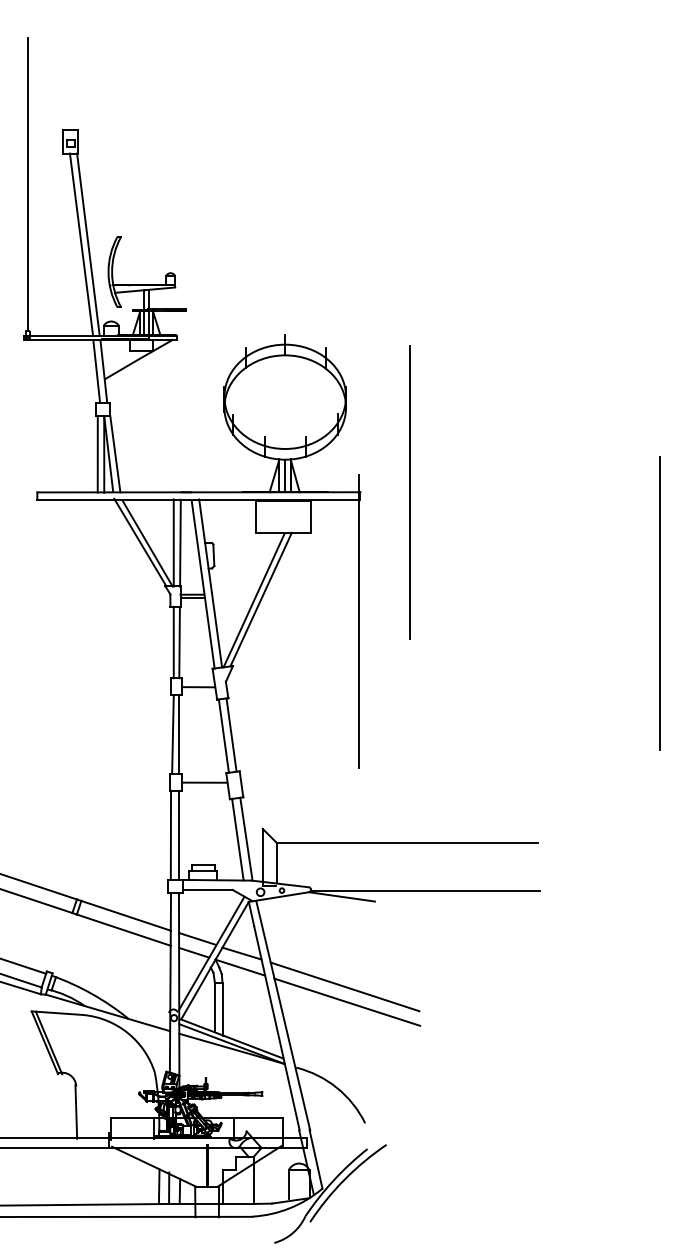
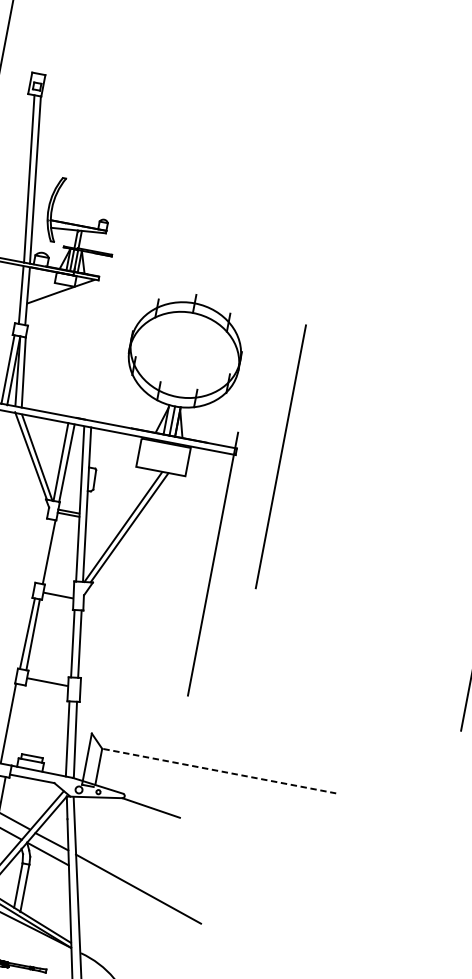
line: (173, 642) -> (43, 551), removed
line: (179, 834) -> (16, 724), removed
line: (408, 843) -> (219, 771), solid -> dashed
line: (425, 891) -> (226, 817), removed
line: (347, 1001) -> (138, 902), removed

